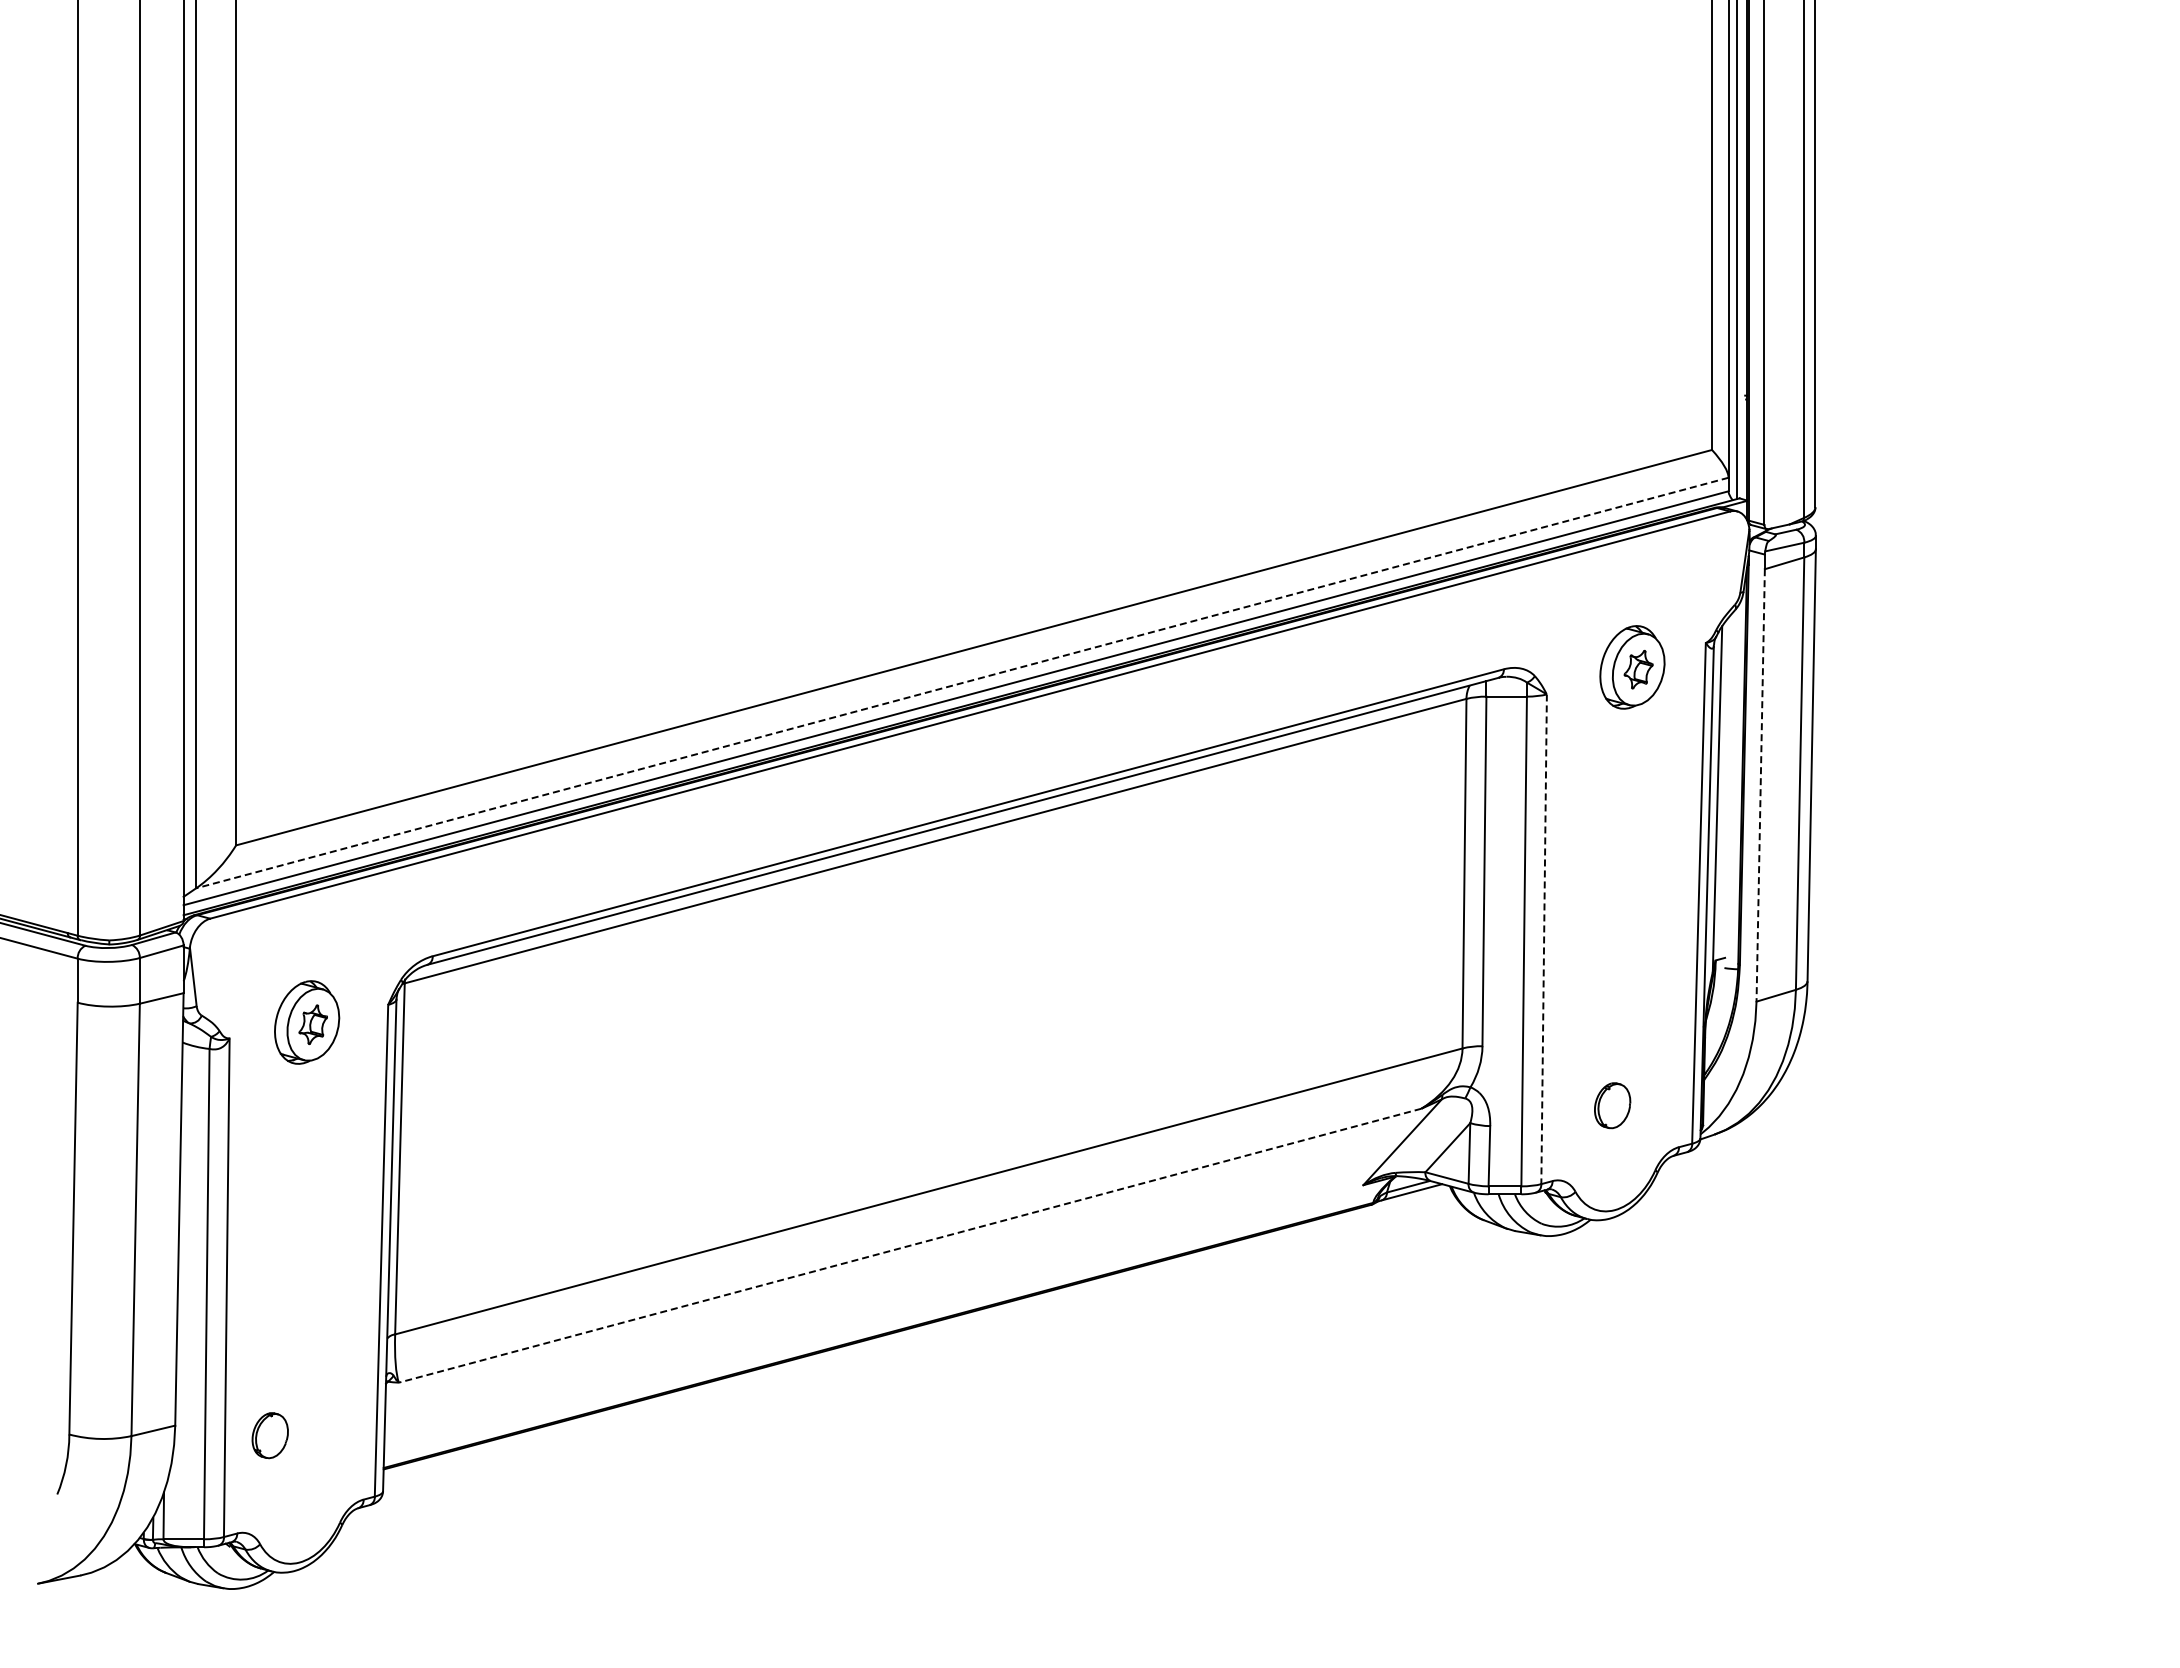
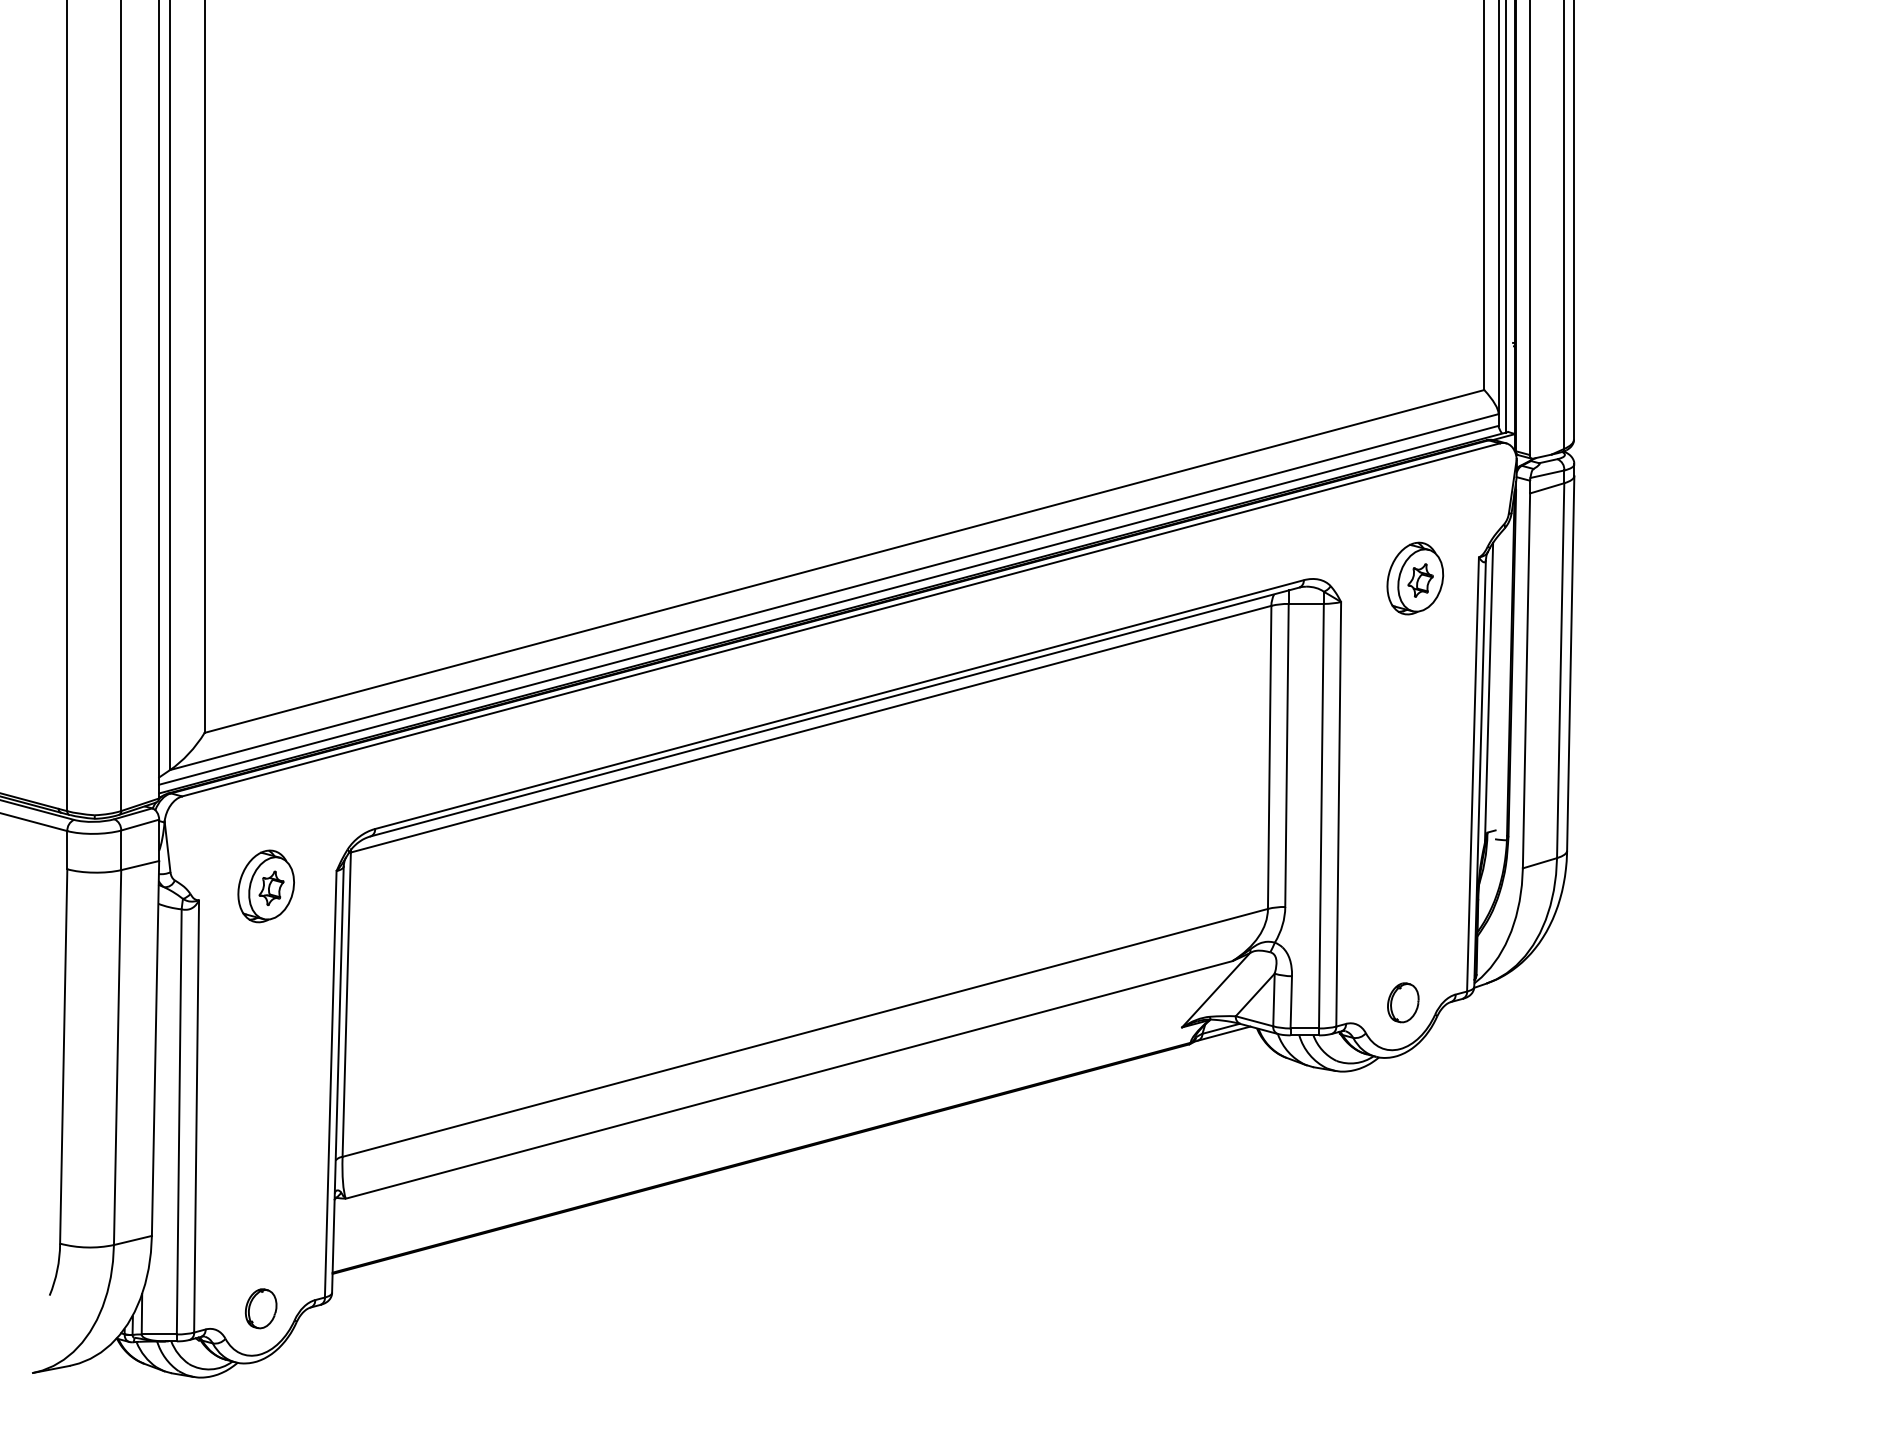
line: (961, 683) -> (833, 592), dashed -> solid
line: (1760, 785) -> (1526, 680), dashed -> solid
line: (1544, 939) -> (1339, 814), dashed -> solid
part: (1612, 1105) -> (1403, 1002), moved
line: (909, 1245) -> (788, 1079), dashed -> solid
part: (269, 1435) -> (260, 1308), moved

